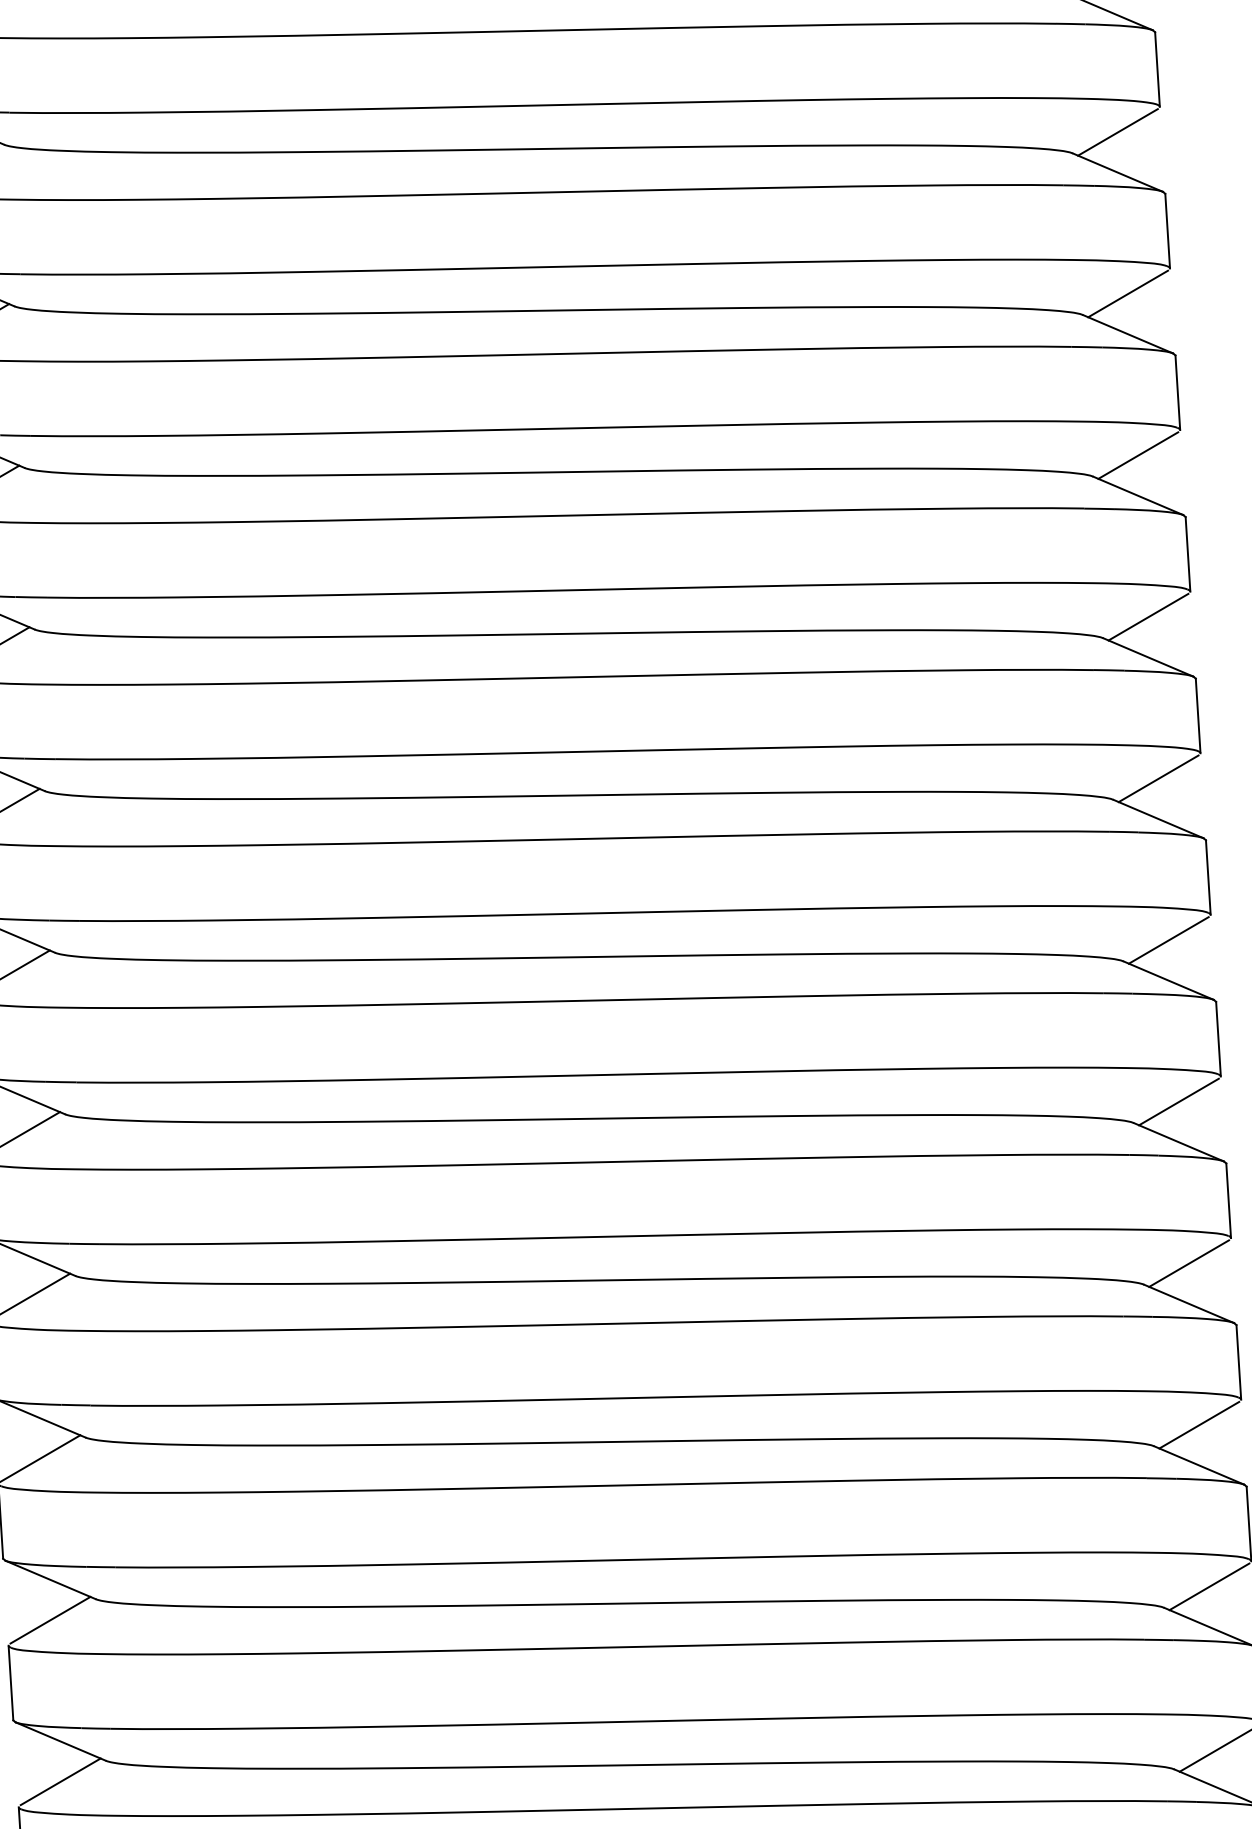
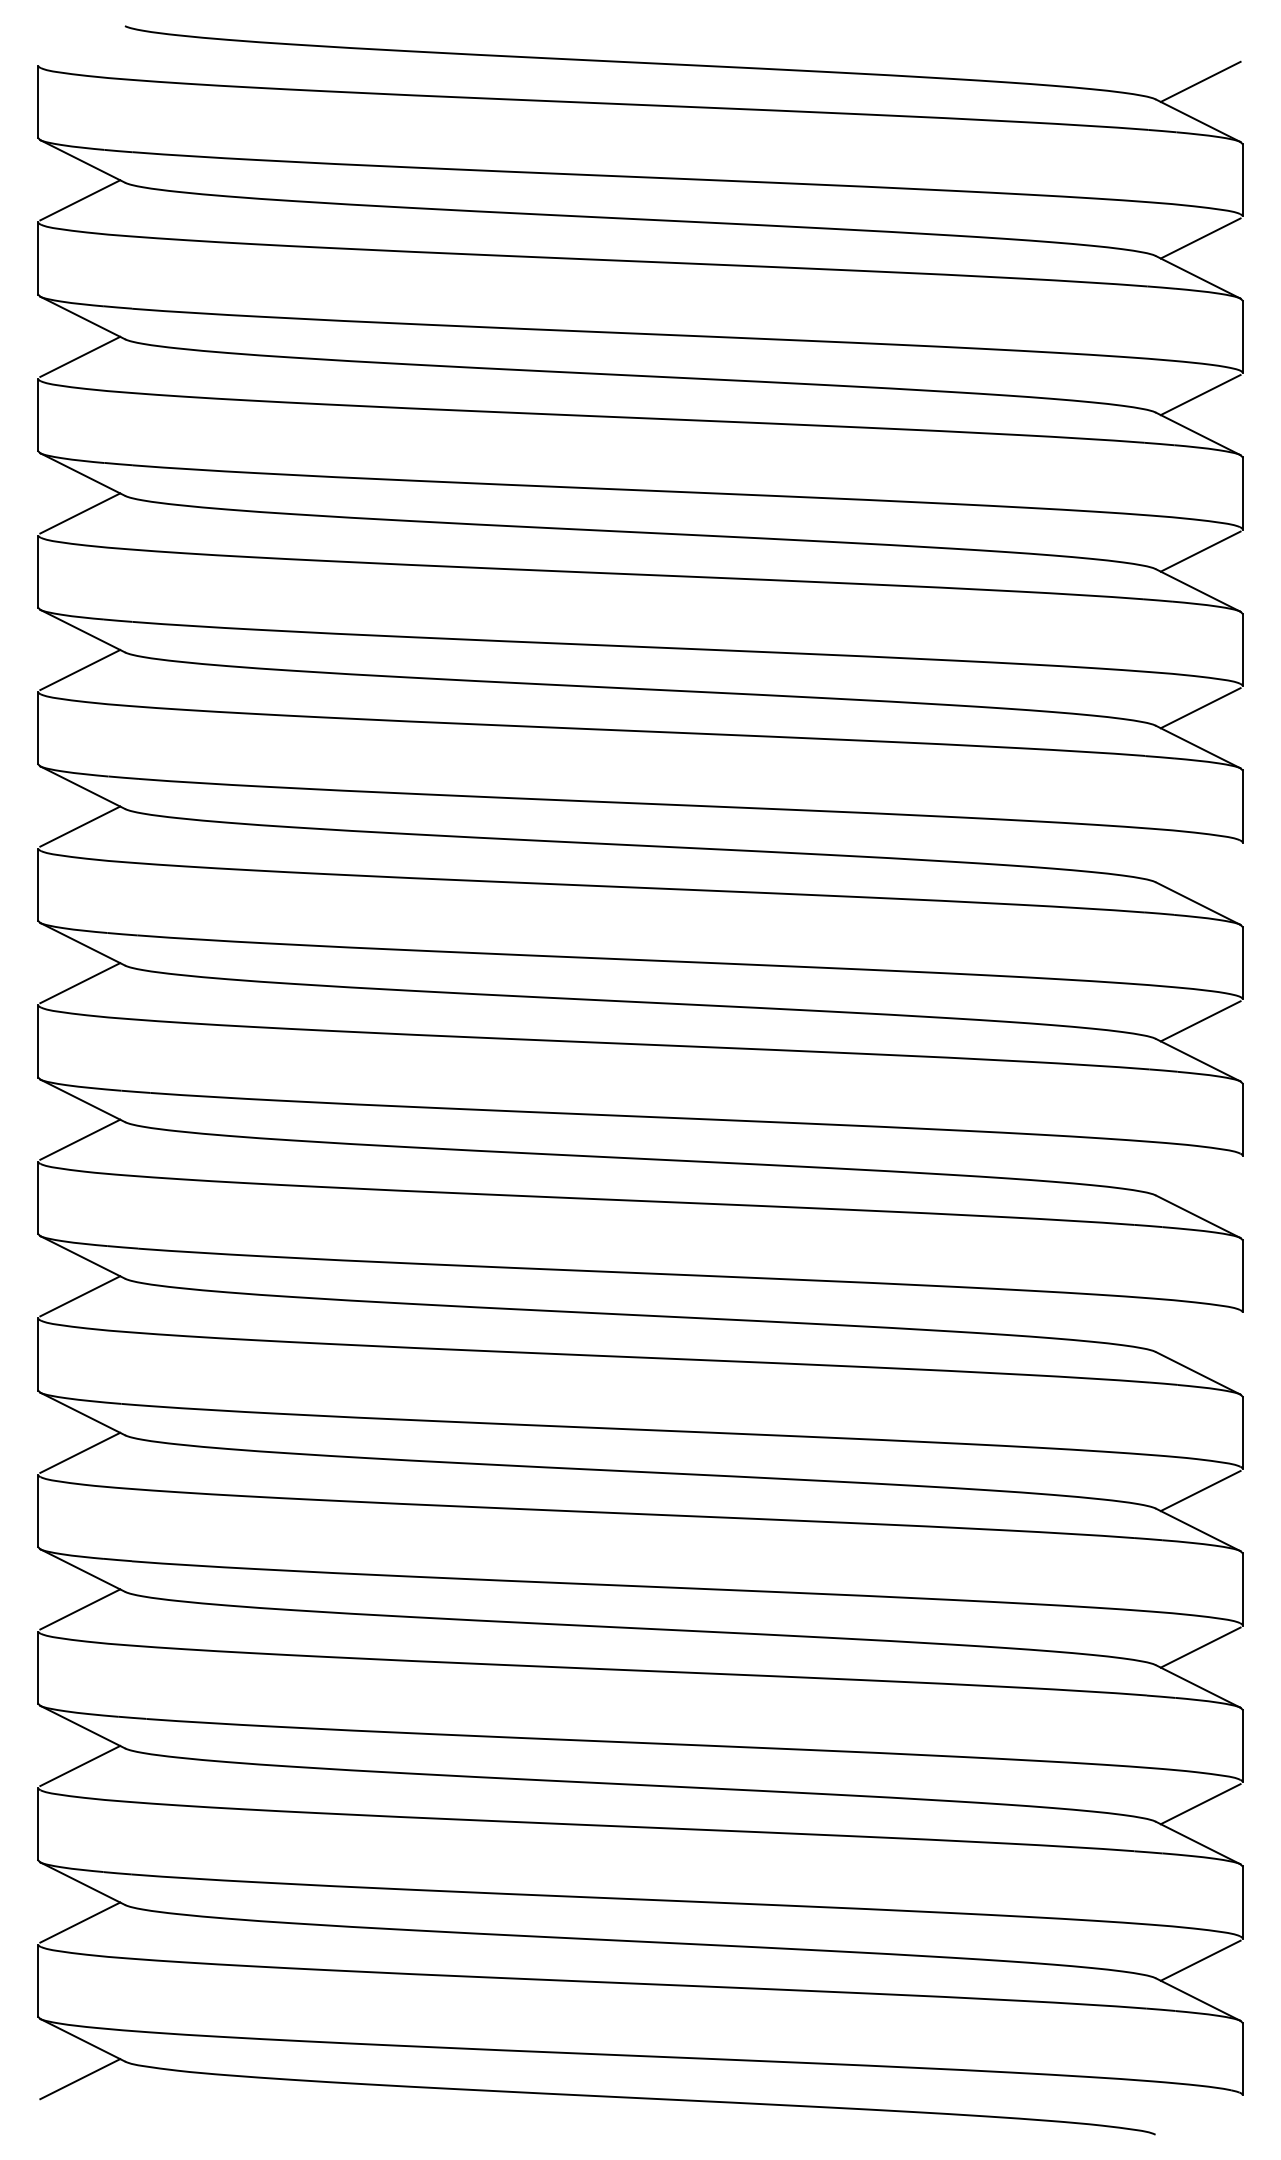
line: (1148, 616) -> (1200, 864), removed
line: (1168, 940) -> (1200, 1177), removed
line: (1178, 1102) -> (1200, 1334), removed

